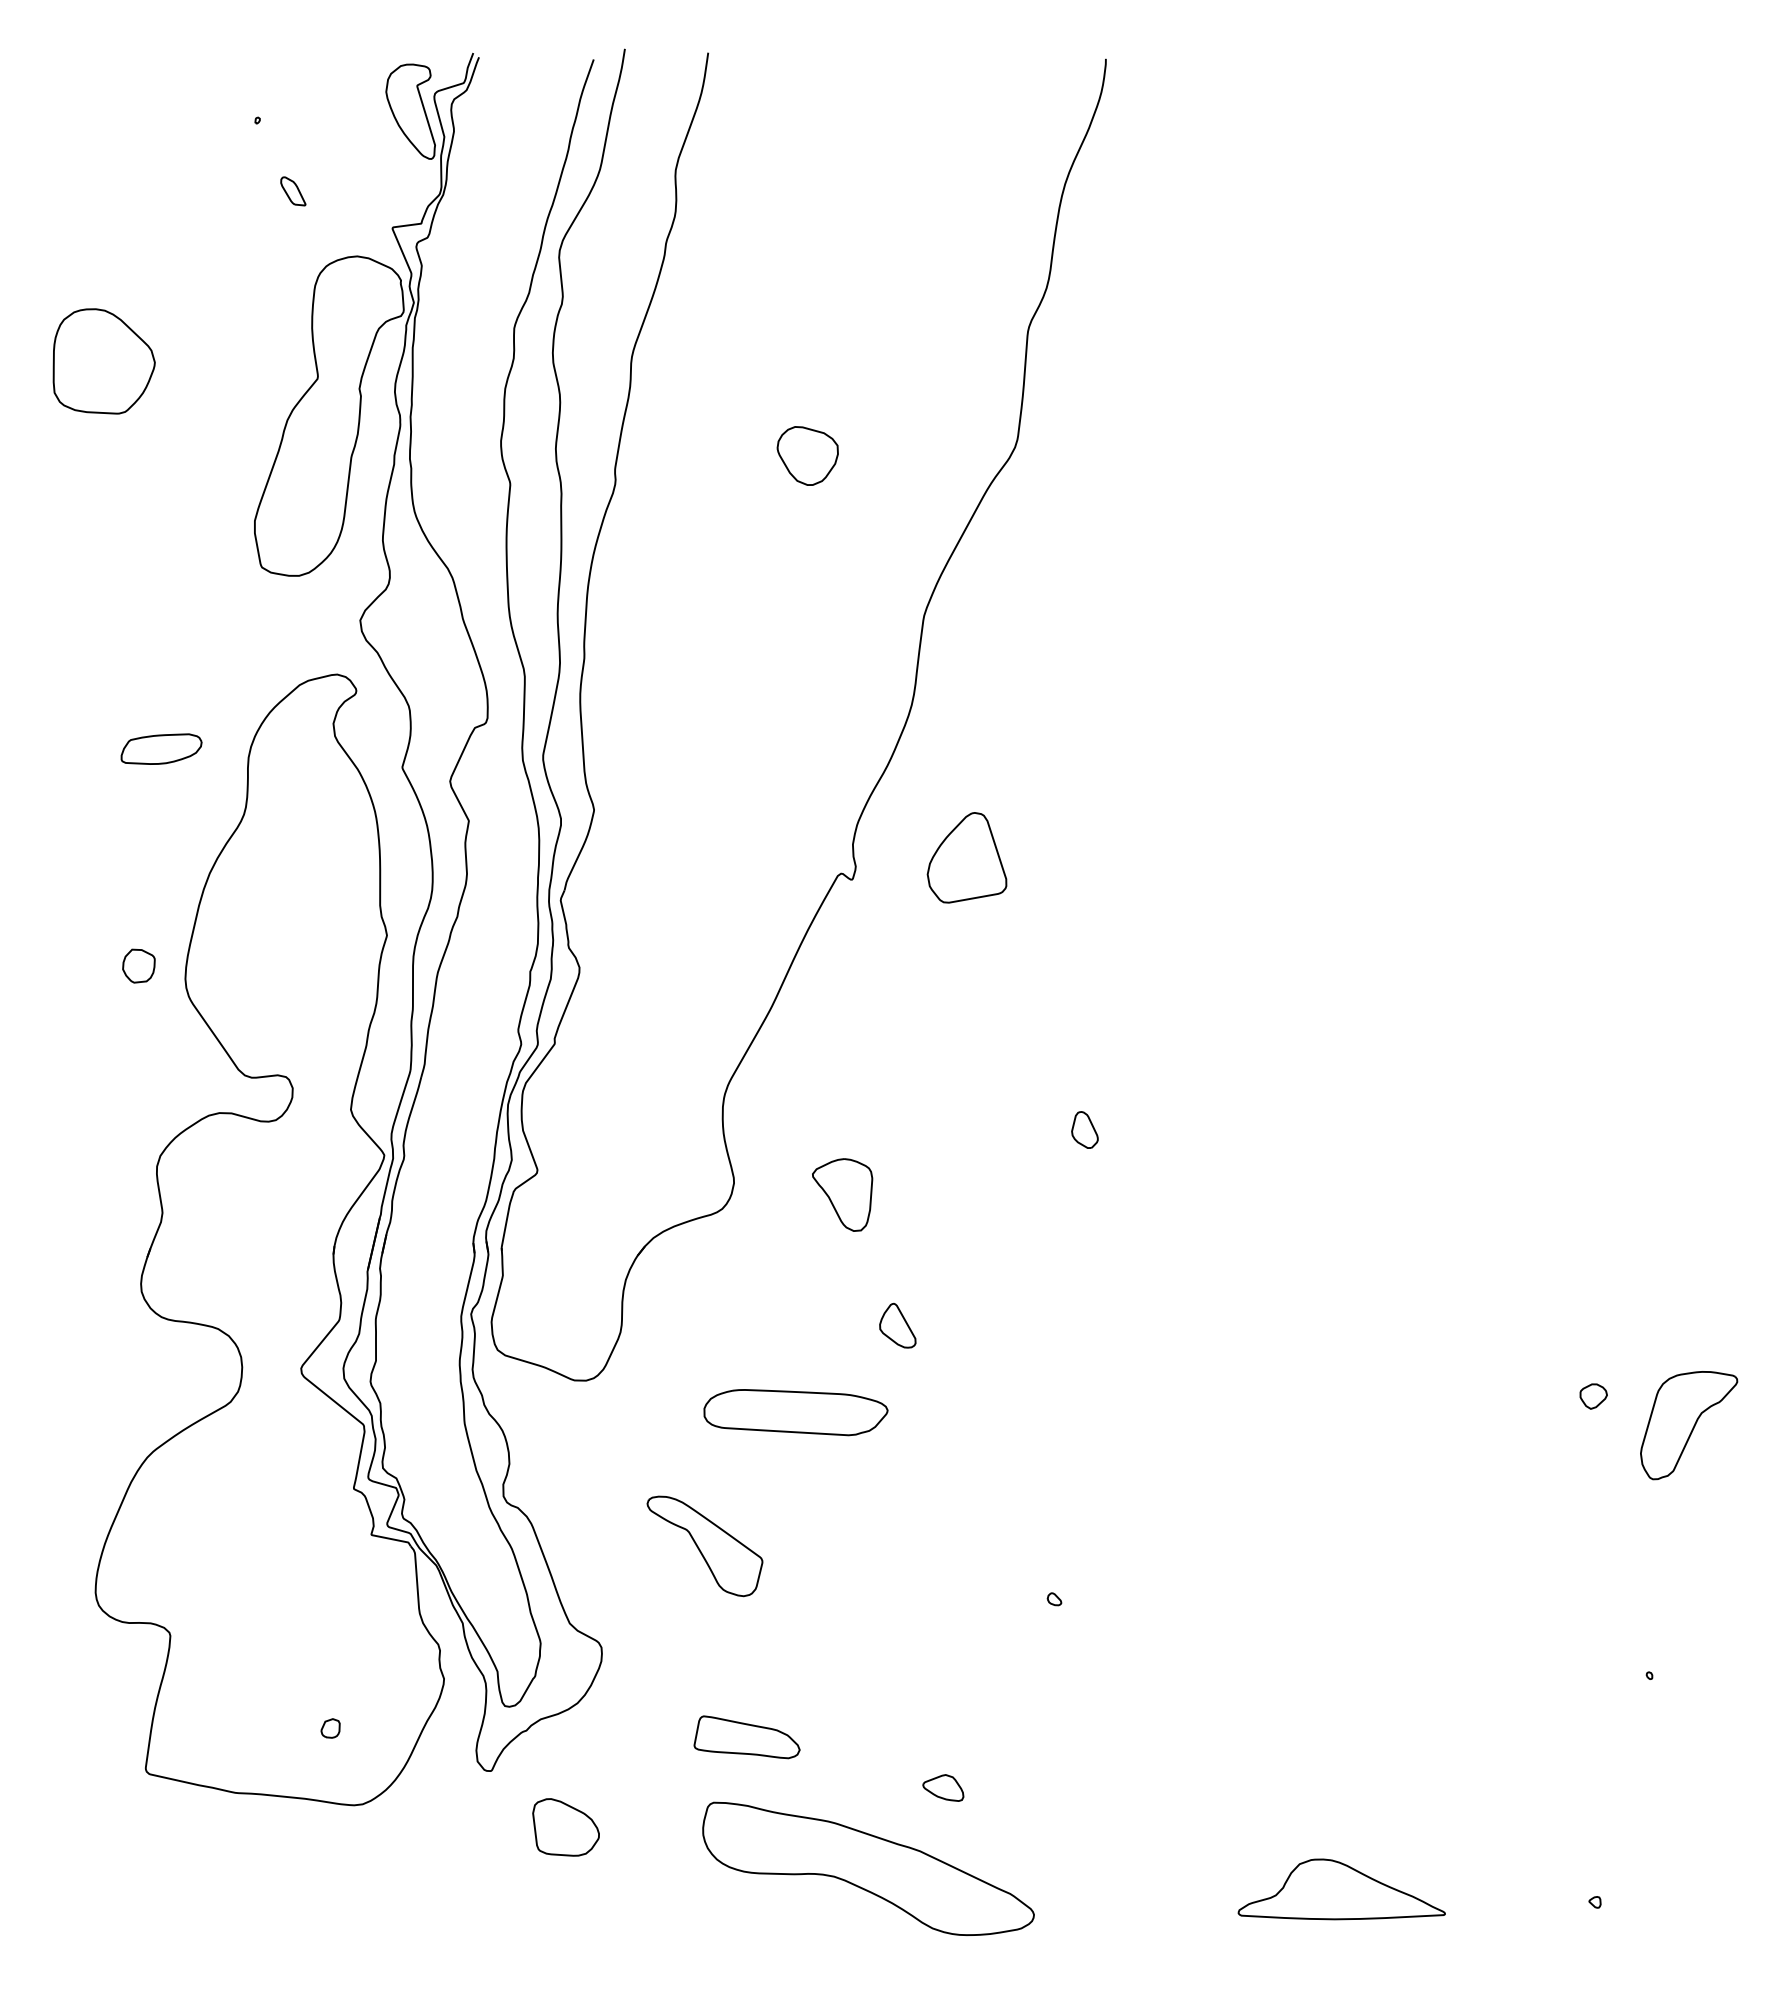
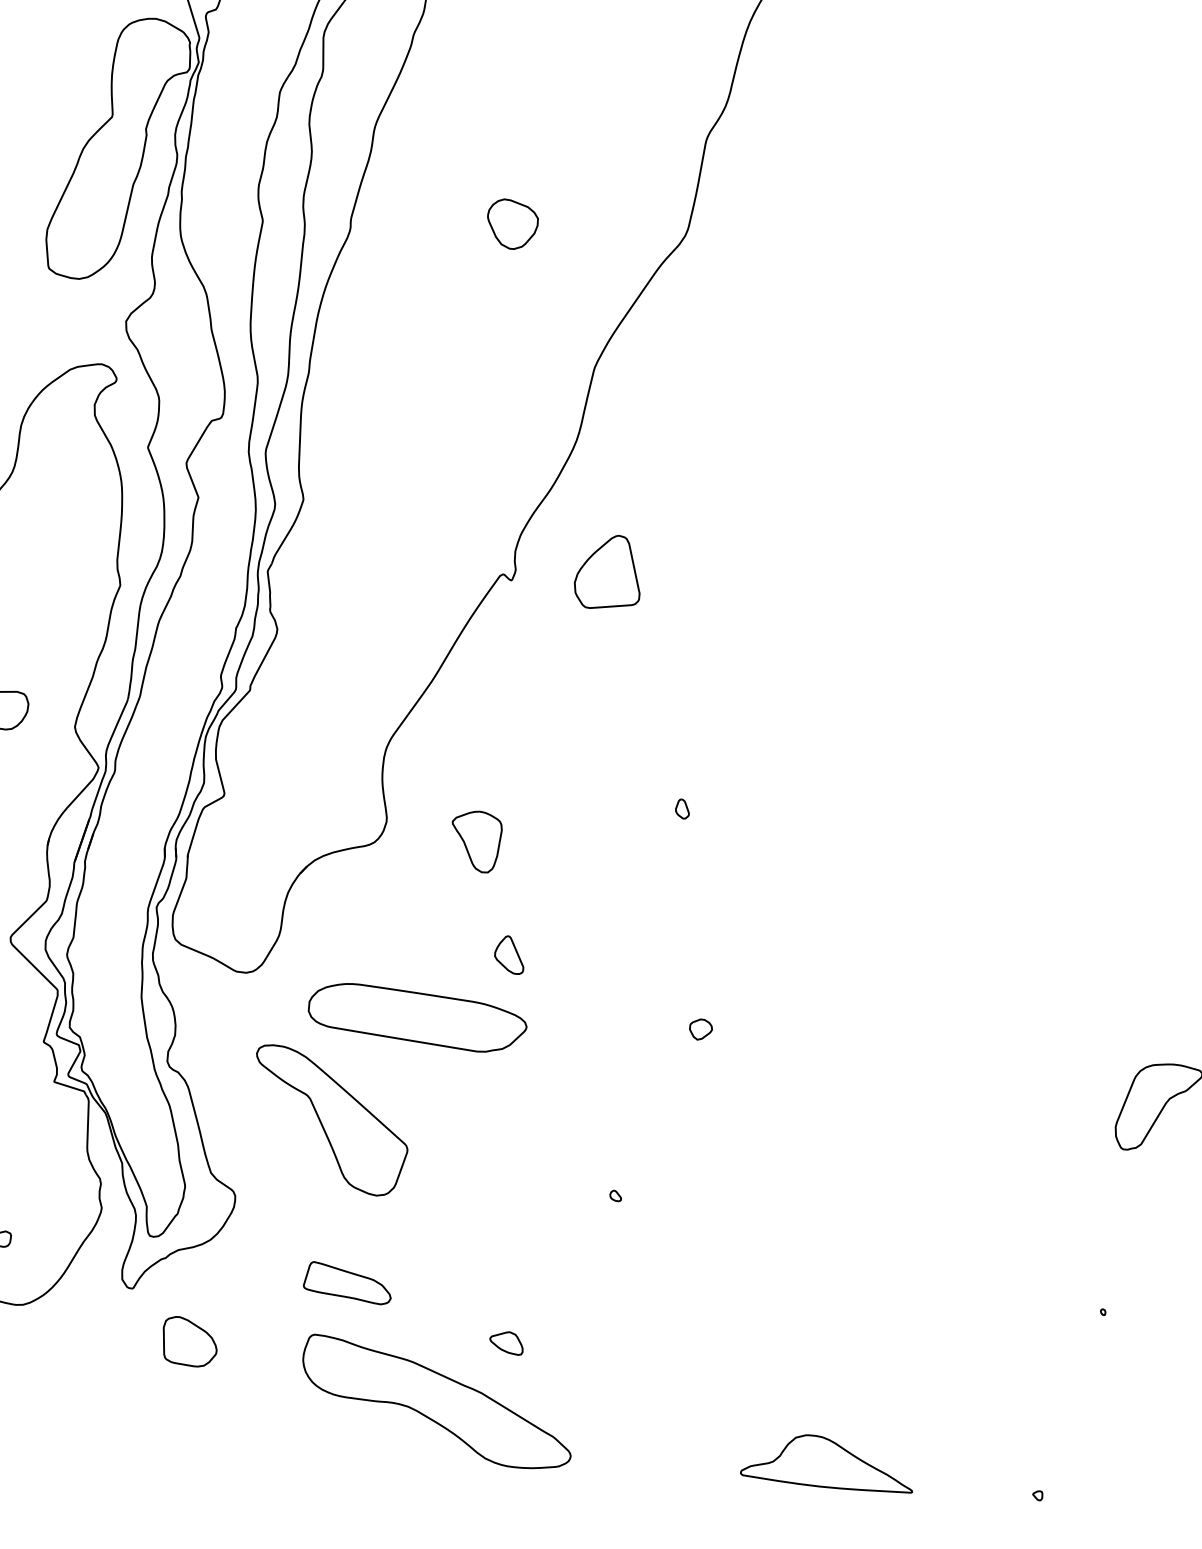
part: (1084, 1130) -> (682, 809), size x0.62
part: (1593, 1396) -> (700, 1029), moved
part: (795, 1412) -> (417, 1017), size x1.43
part: (704, 1546) -> (329, 1121), size x1.67

